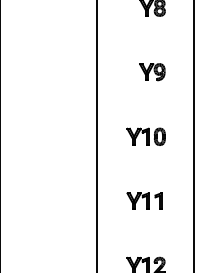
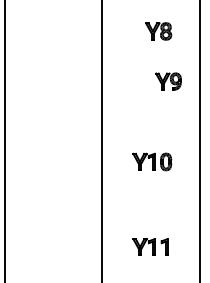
part: (152, 72) -> (168, 81), moved
part: (144, 200) -> (150, 246), moved

